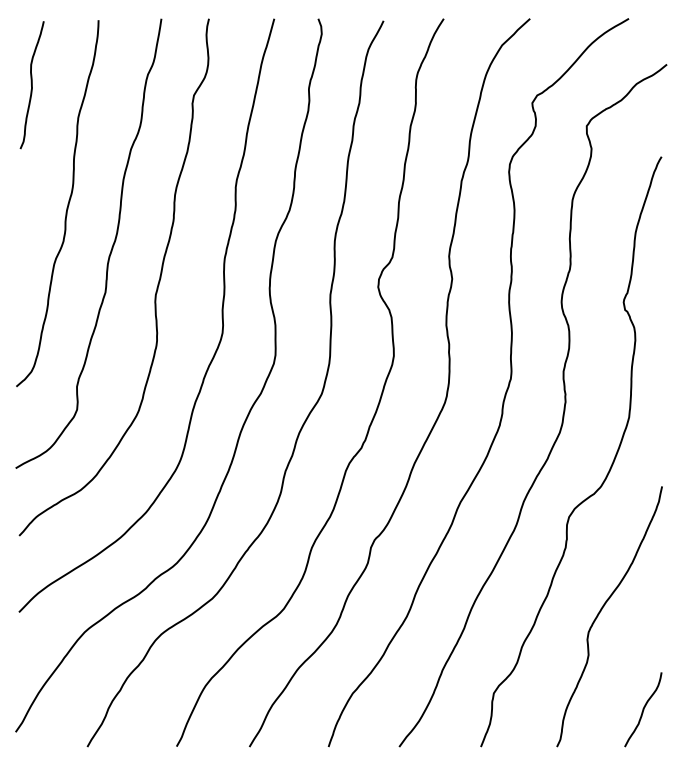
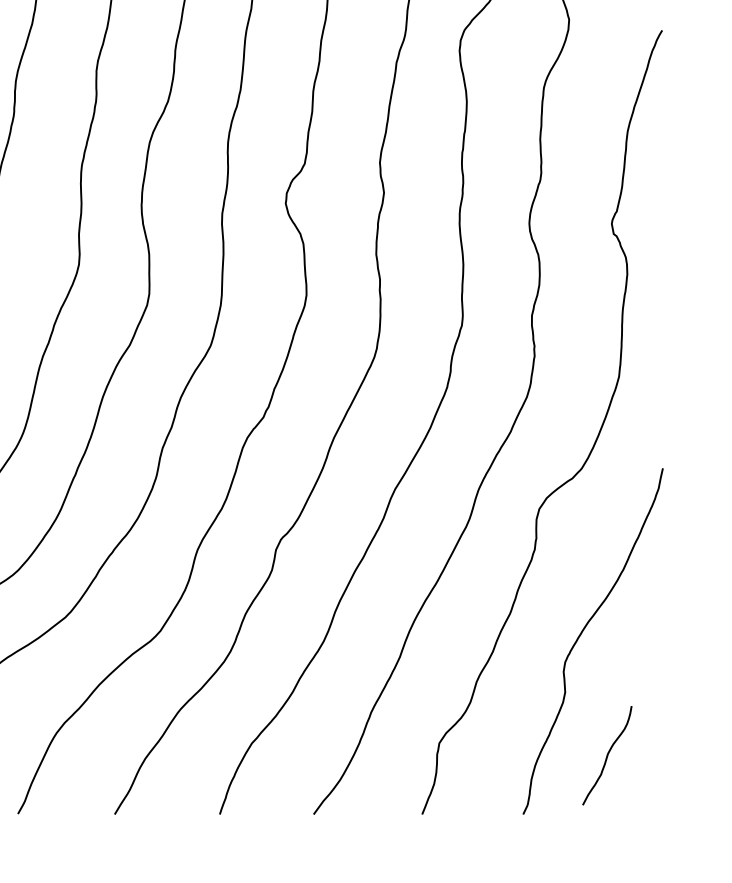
curve: (643, 709) -> (607, 755), moved

